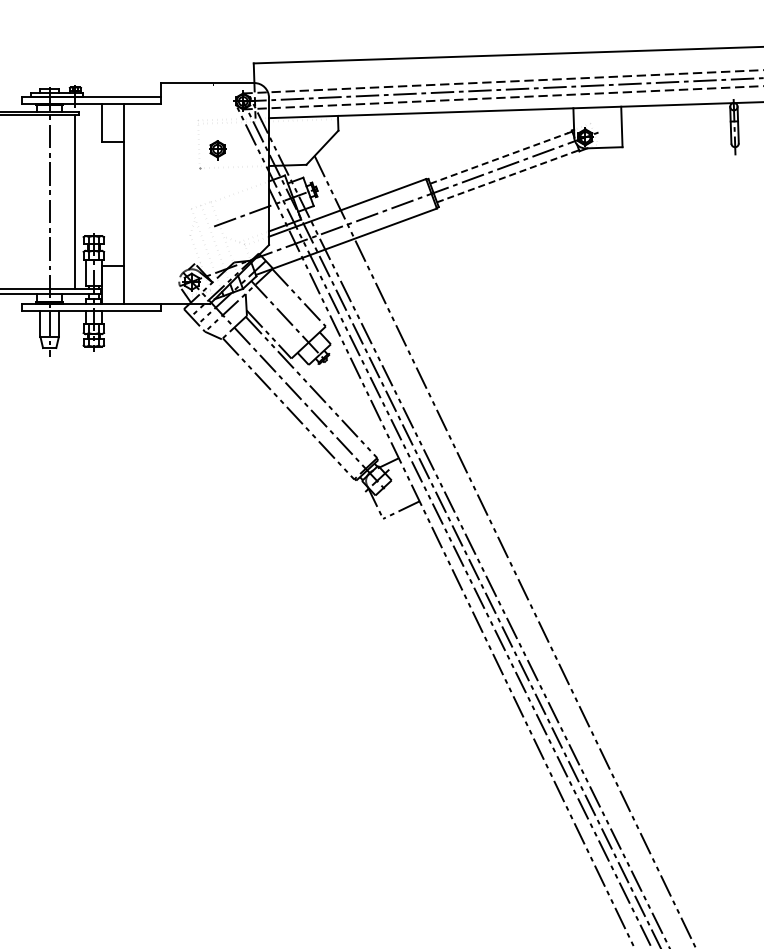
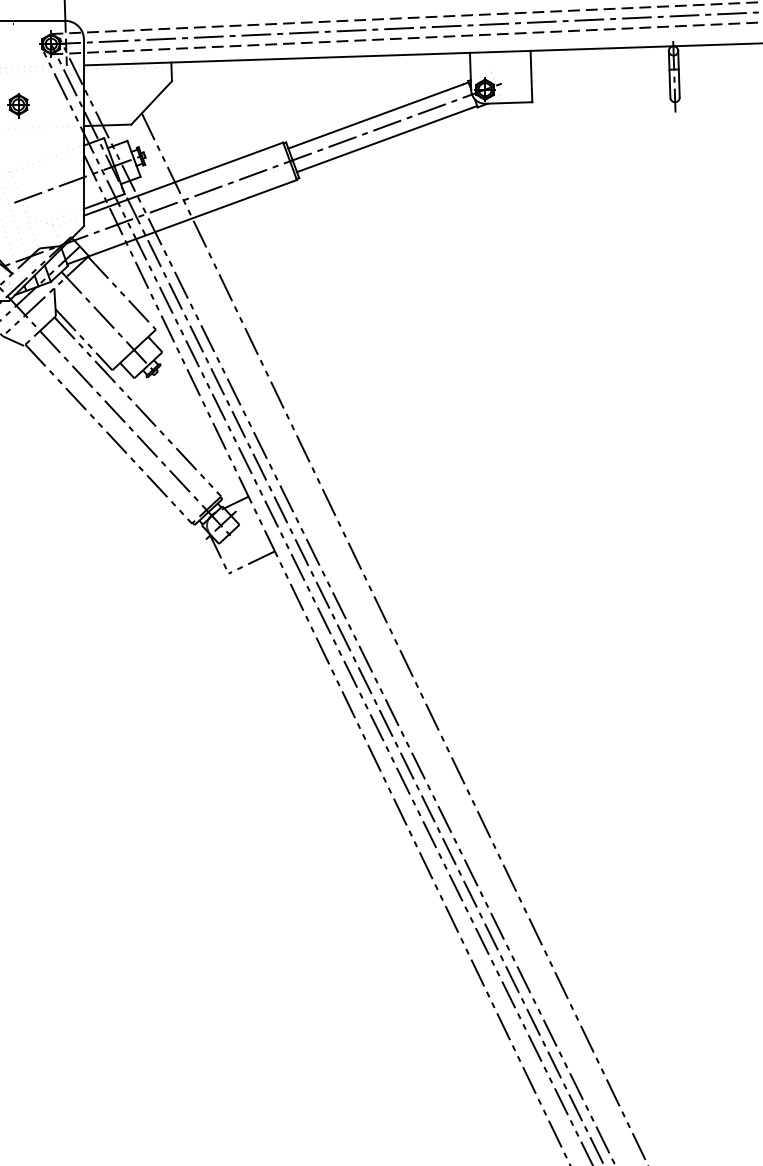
line: (499, 158) -> (376, 116), dashed -> solid
line: (506, 176) -> (385, 139), dashed -> solid

